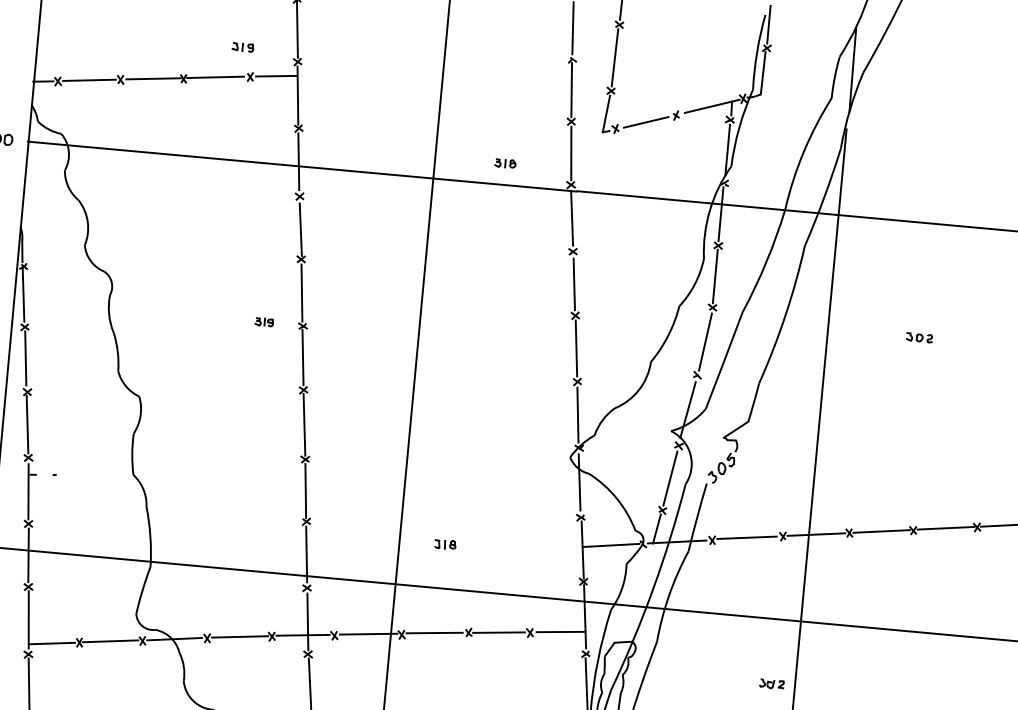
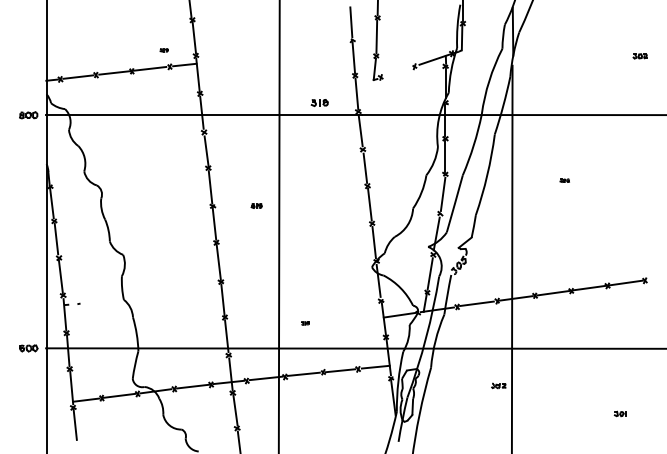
part: (241, 47) -> (163, 50), size x0.6
line: (645, 121) -> (397, 71), removed
part: (504, 162) -> (319, 102), size x1.4
part: (264, 321) -> (256, 205), moved
part: (918, 337) -> (564, 180), size x0.6
part: (445, 544) -> (305, 323), size x0.6

